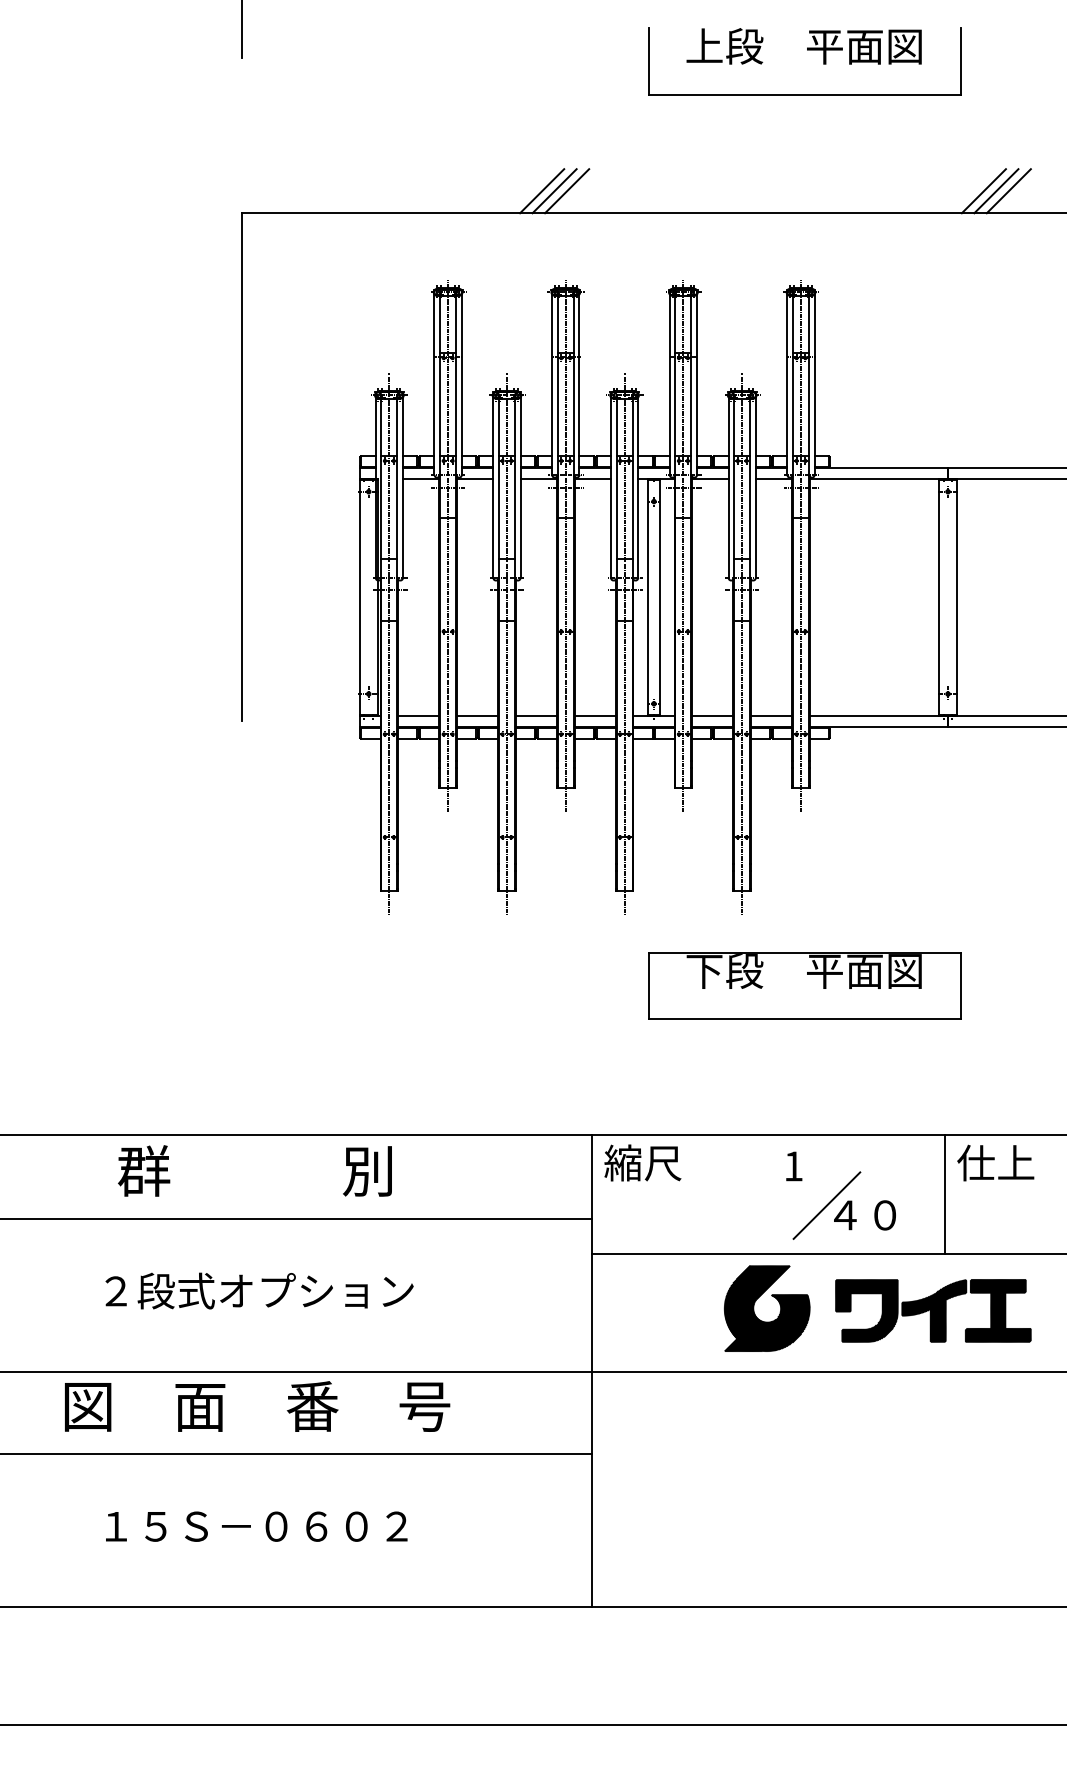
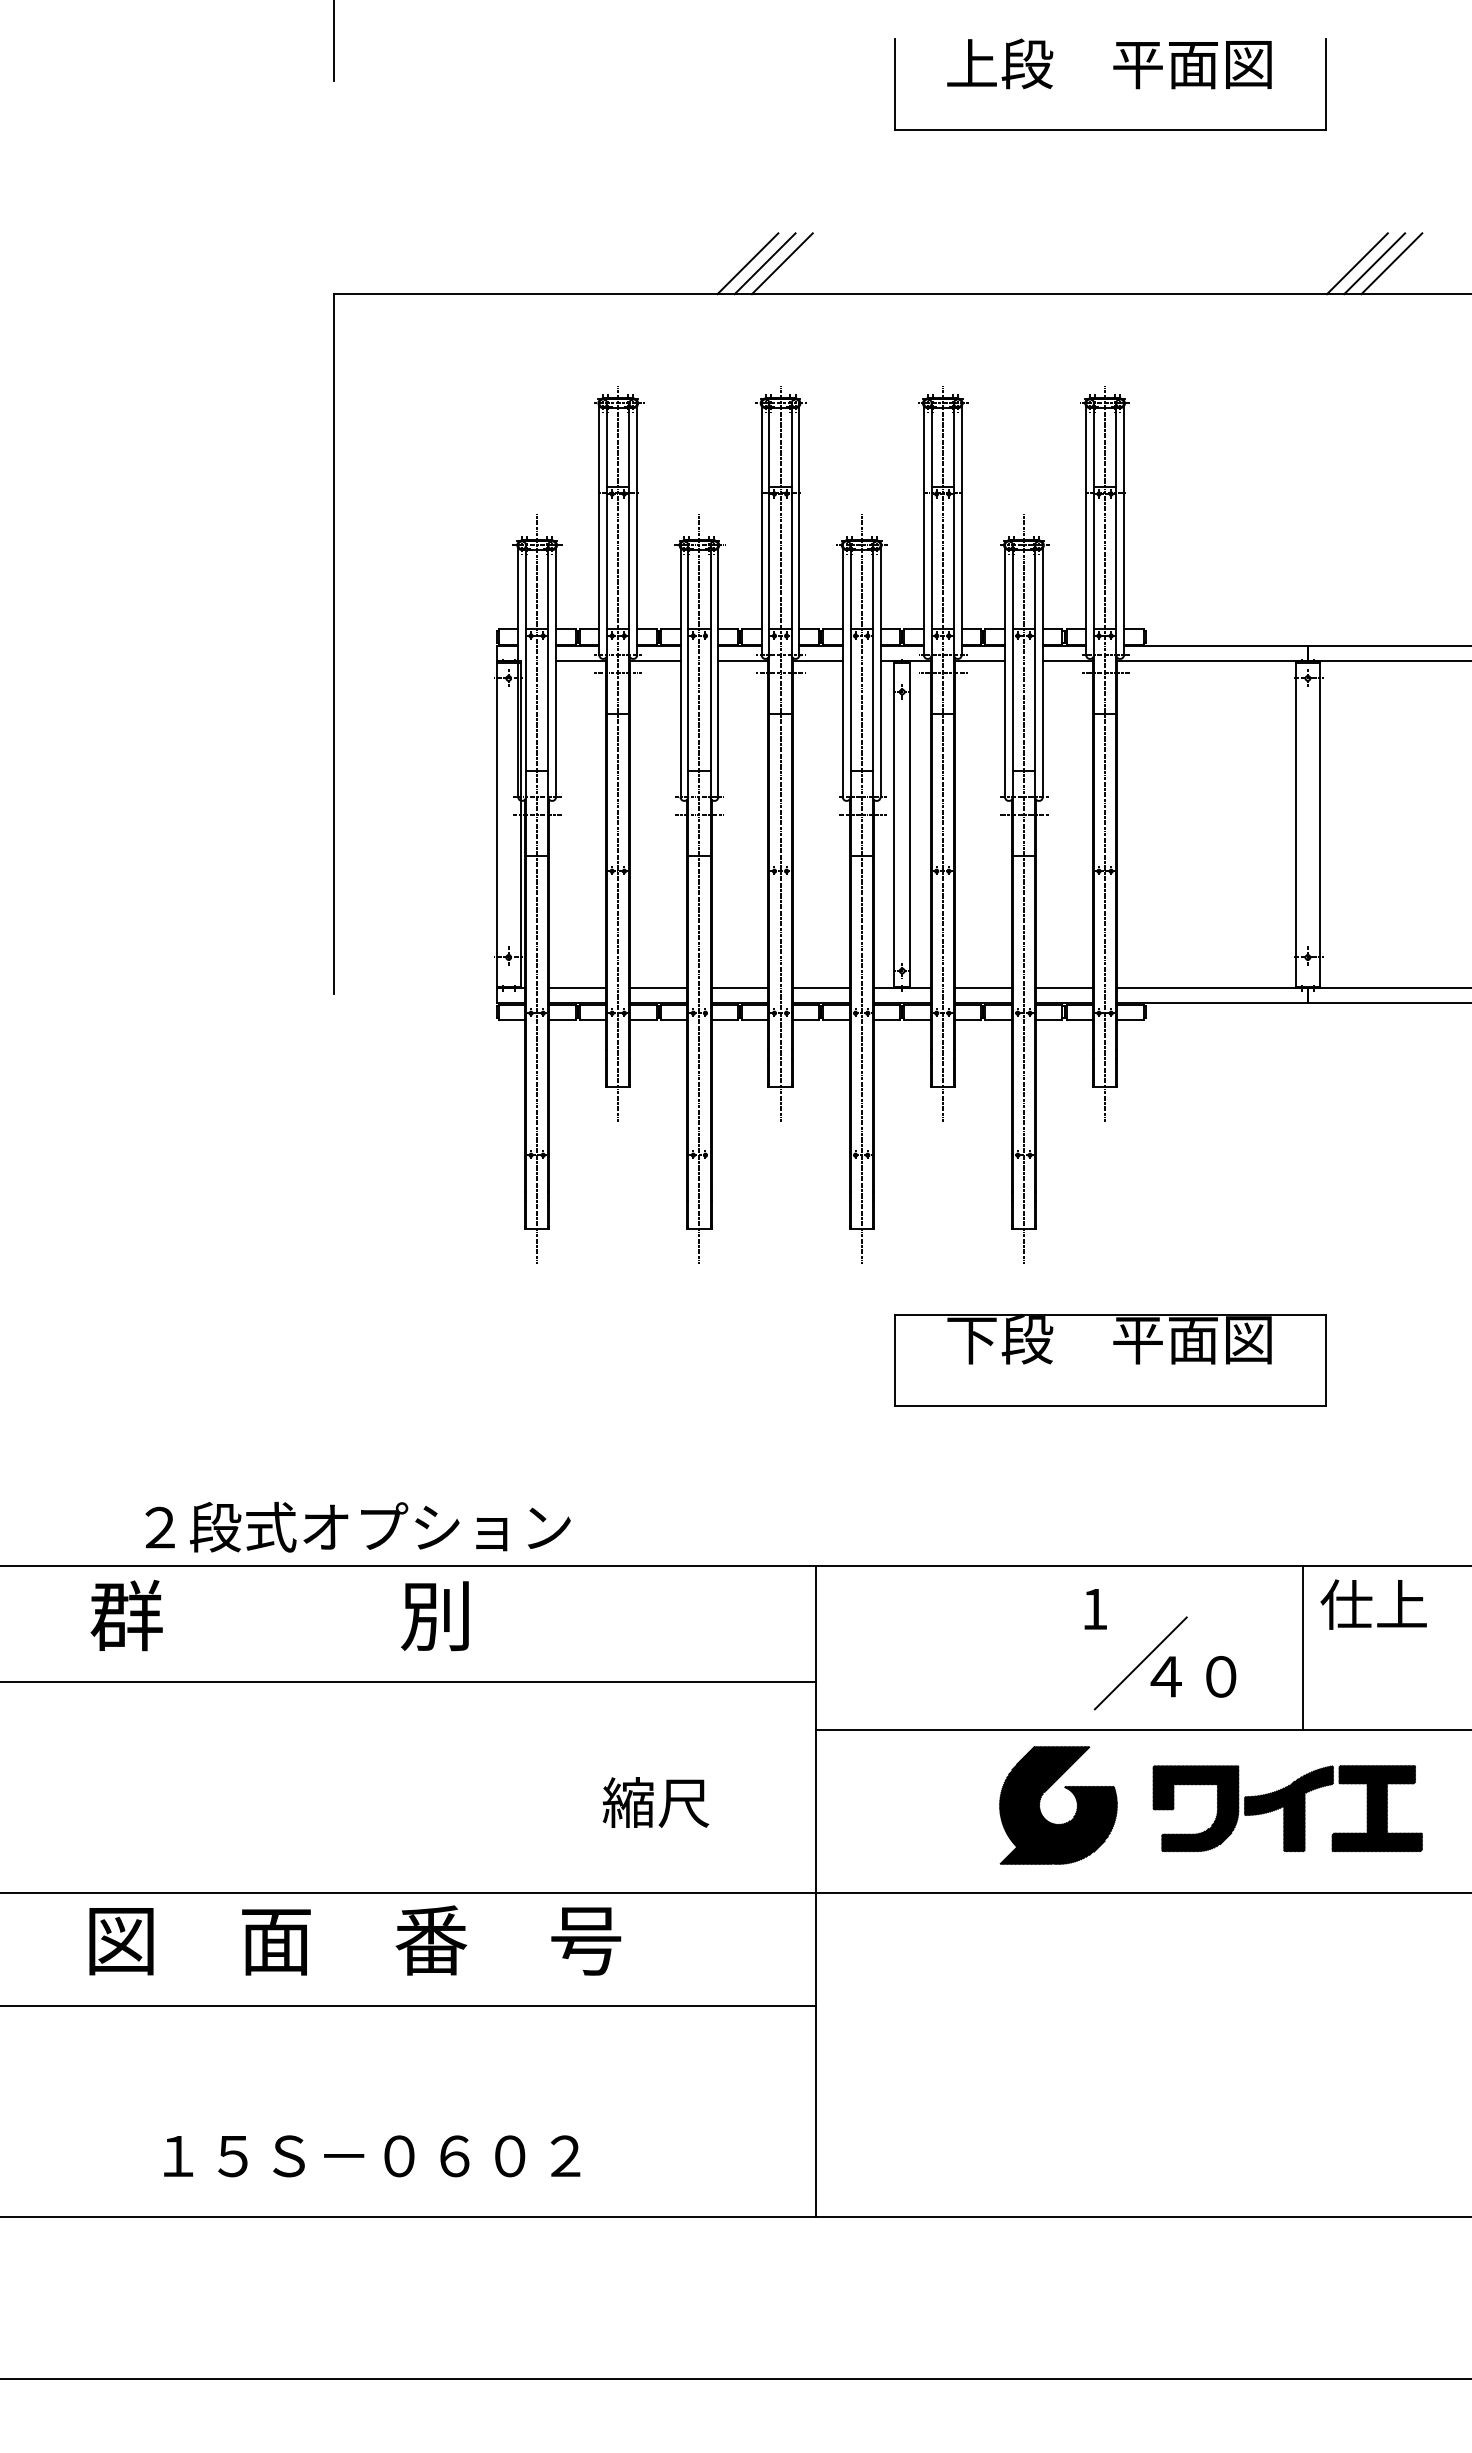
text: (642, 1162) -> (655, 1802), moved
text: (254, 1170) -> (279, 1615), moved
text: (259, 1290) -> (357, 1526), moved
text: (256, 1526) -> (372, 2156), moved

